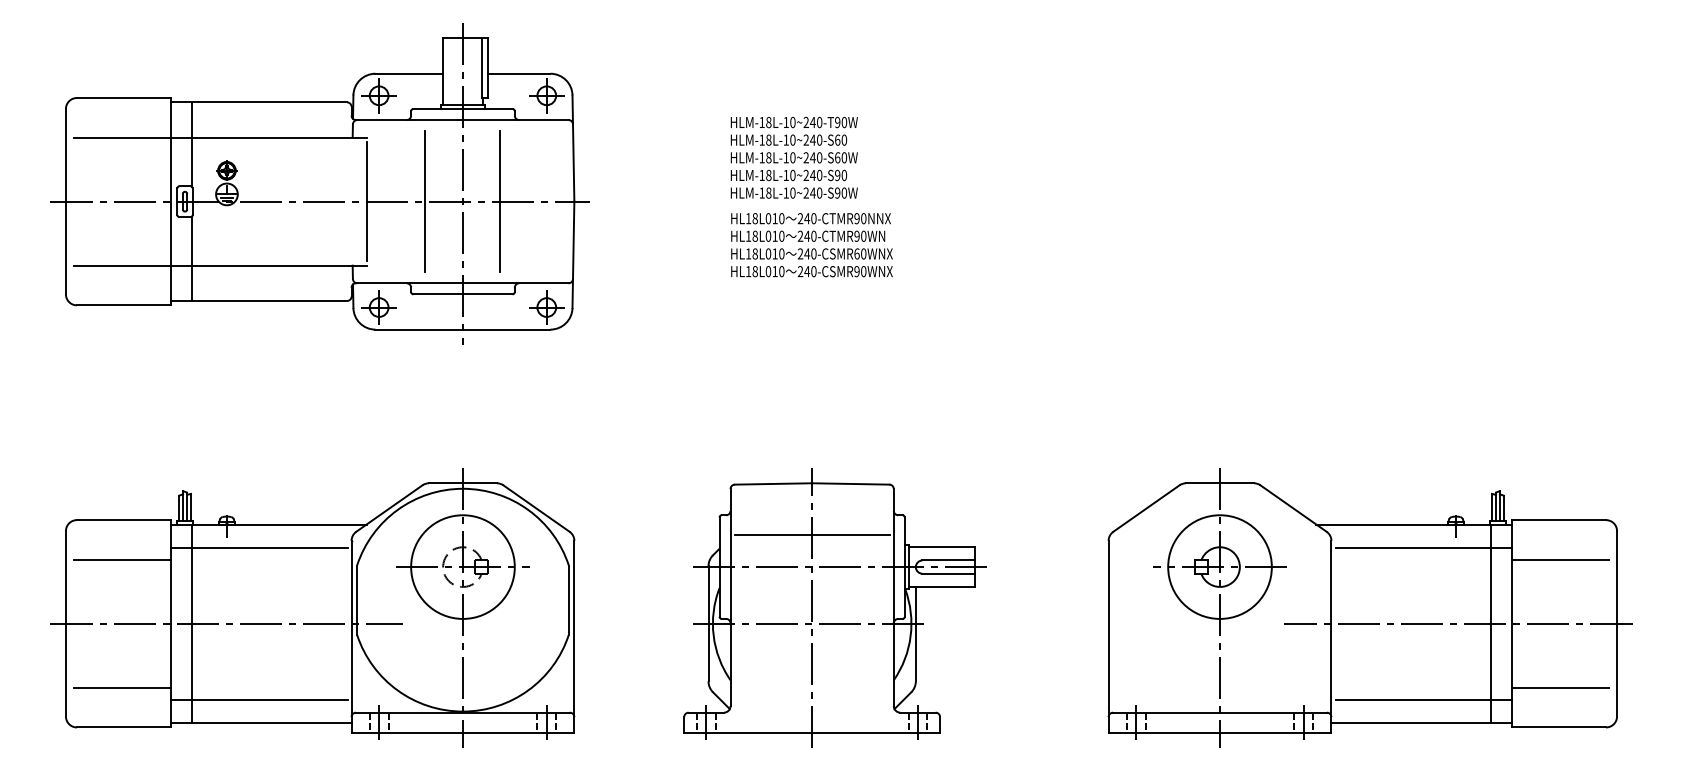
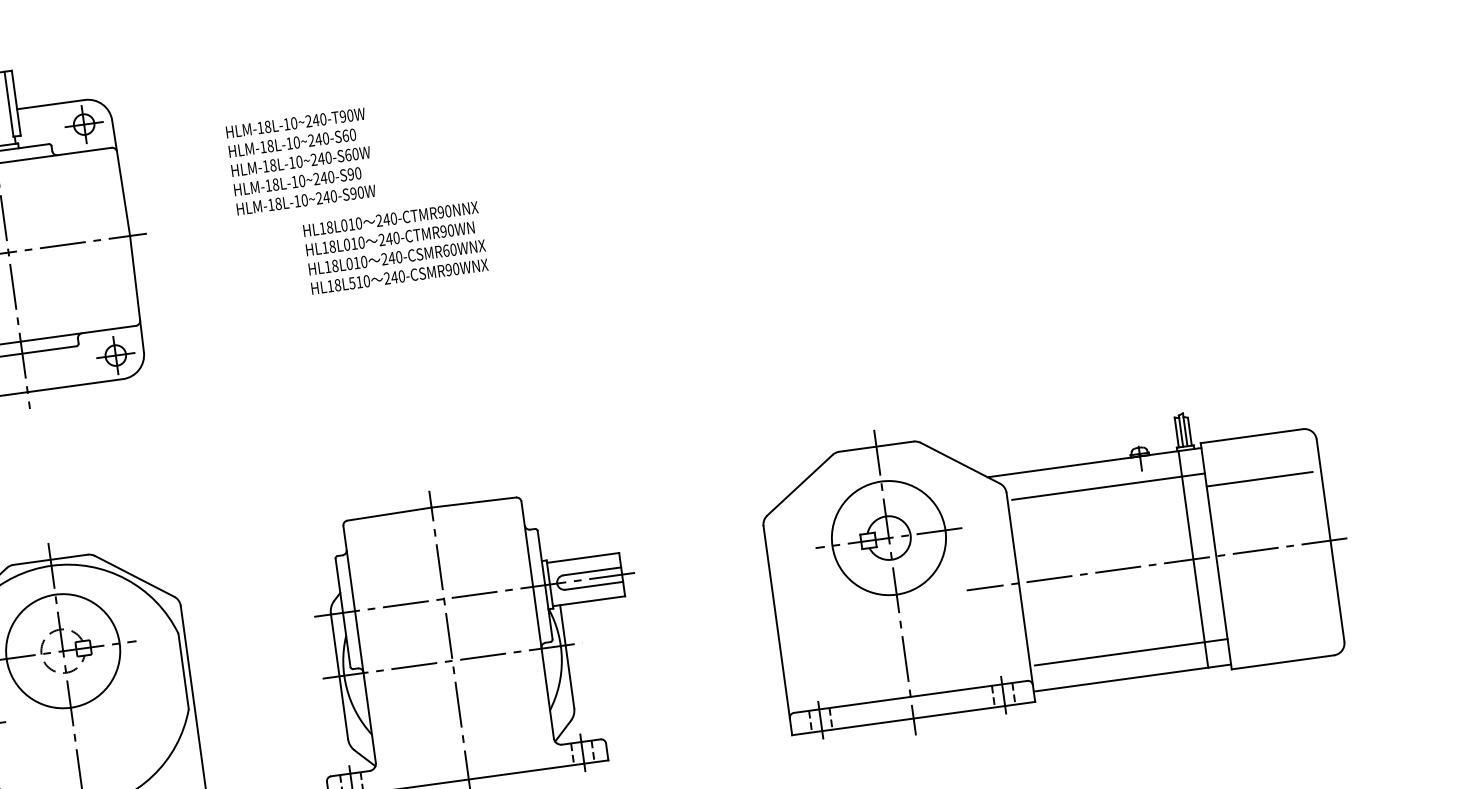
text: (793, 157) -> (300, 161), moved
line: (500, 201) -> (49, 246), removed
text: (768, 271) -> (352, 283), HL18L010 -> HL18L510
line: (812, 535) -> (439, 564), removed
line: (1560, 687) -> (1278, 618), removed

